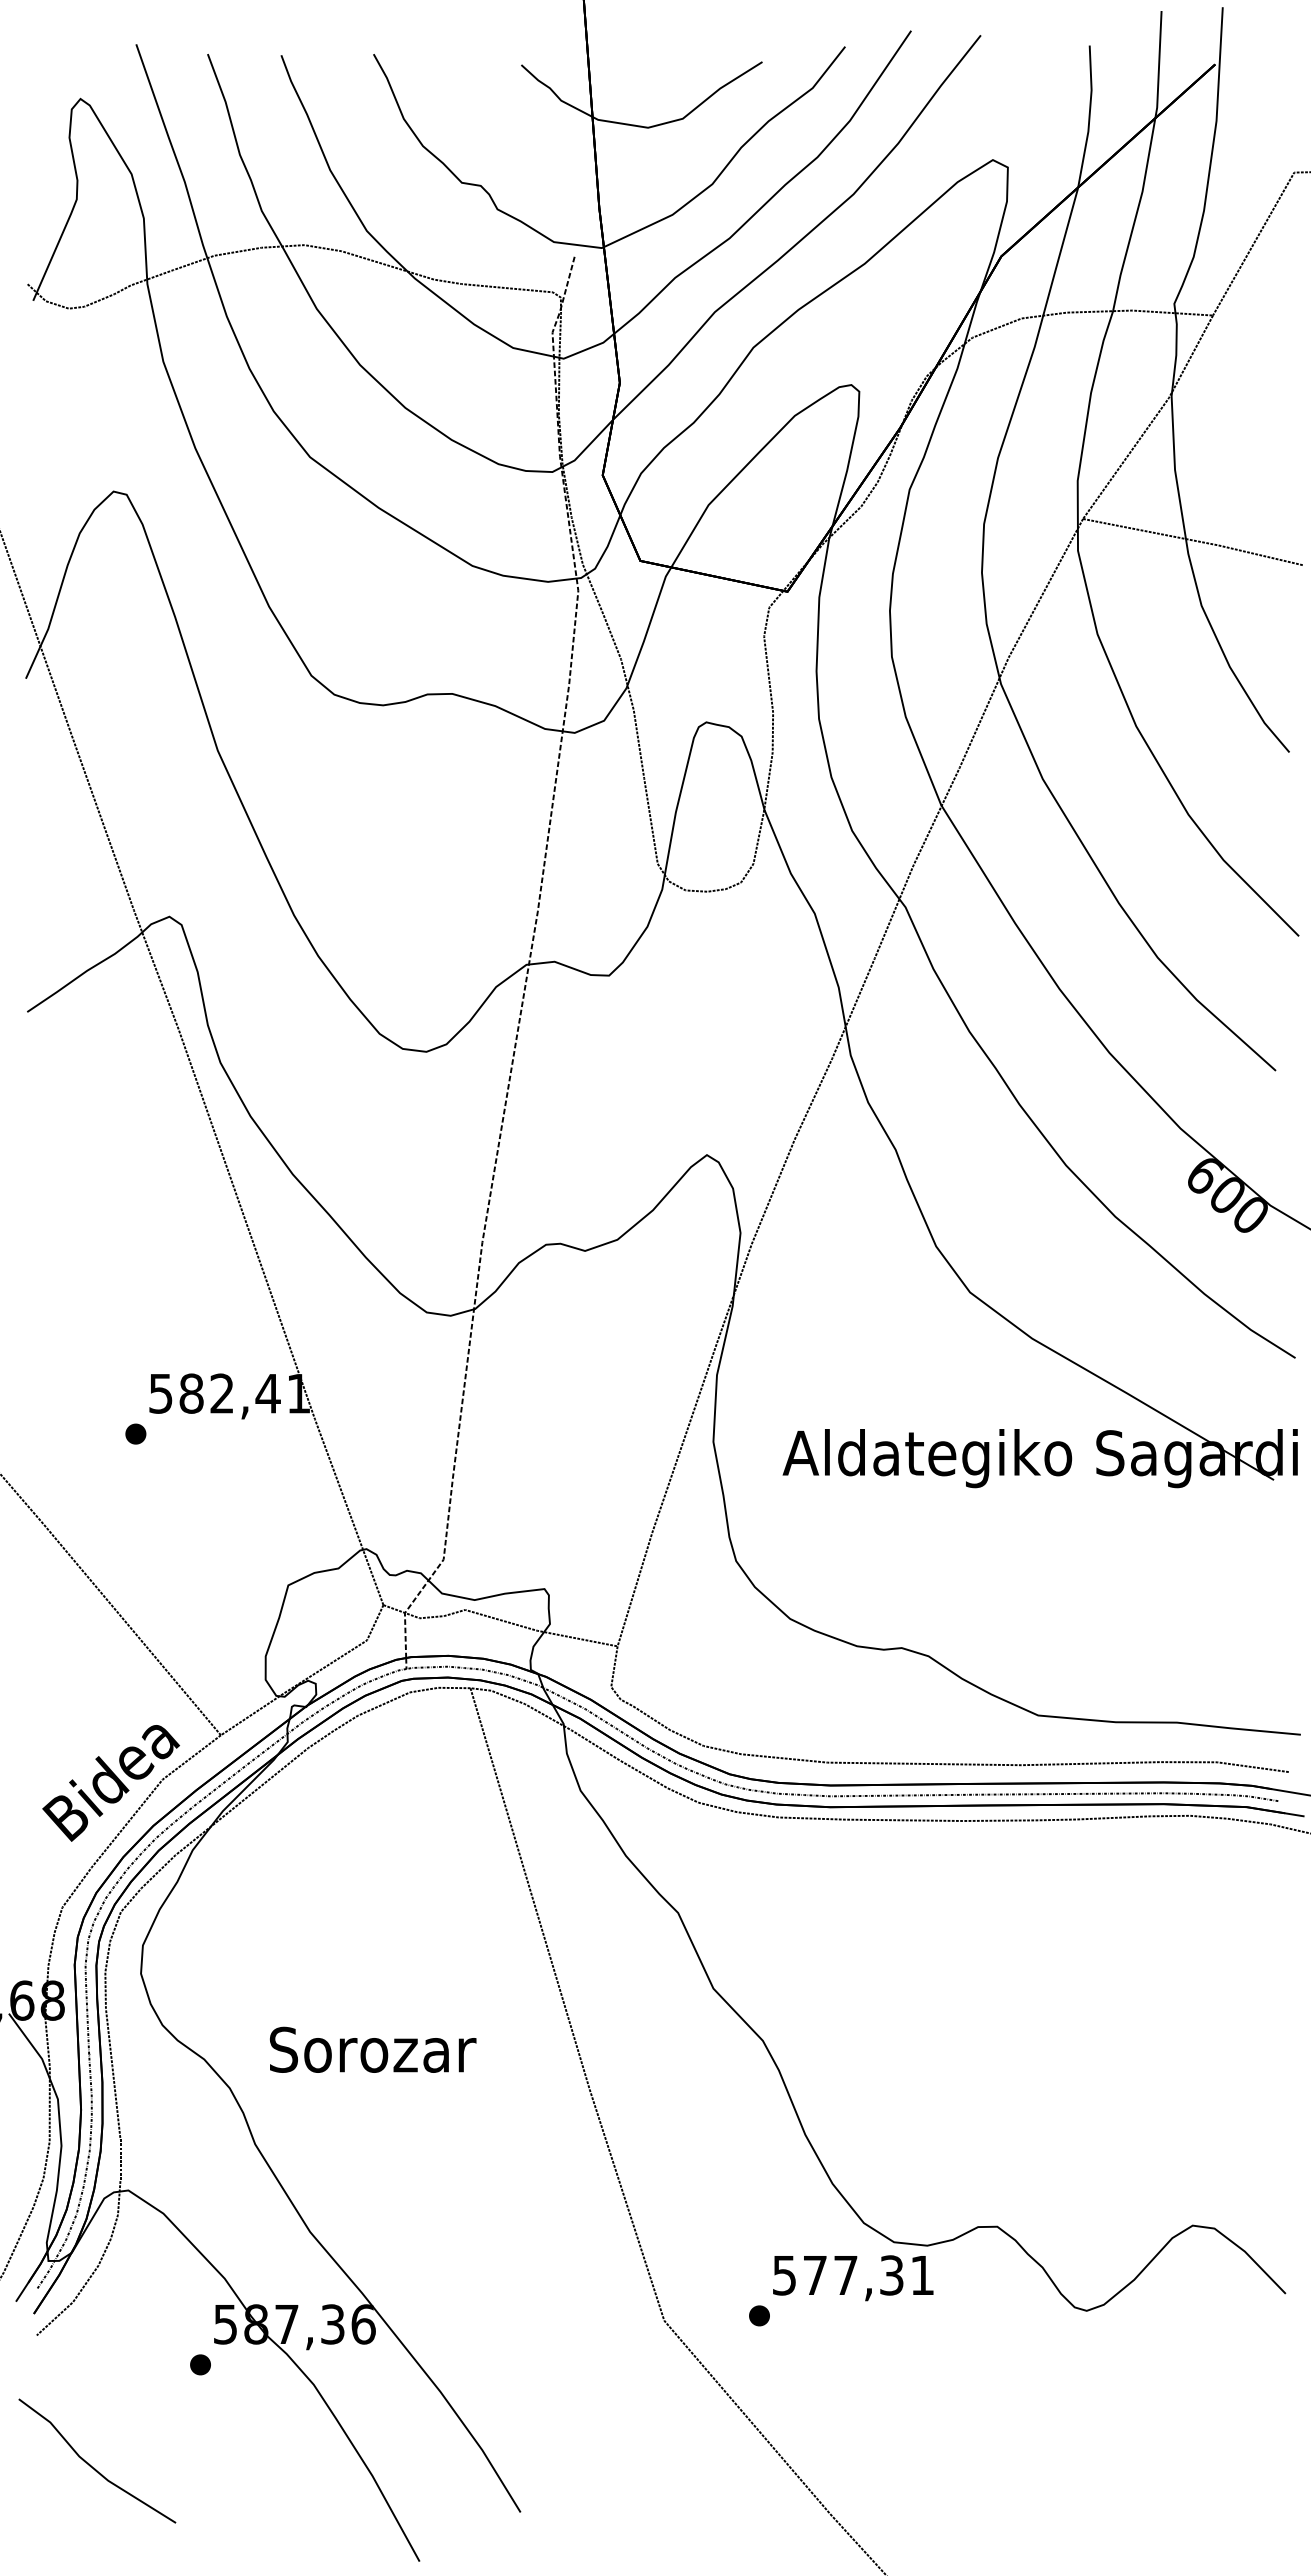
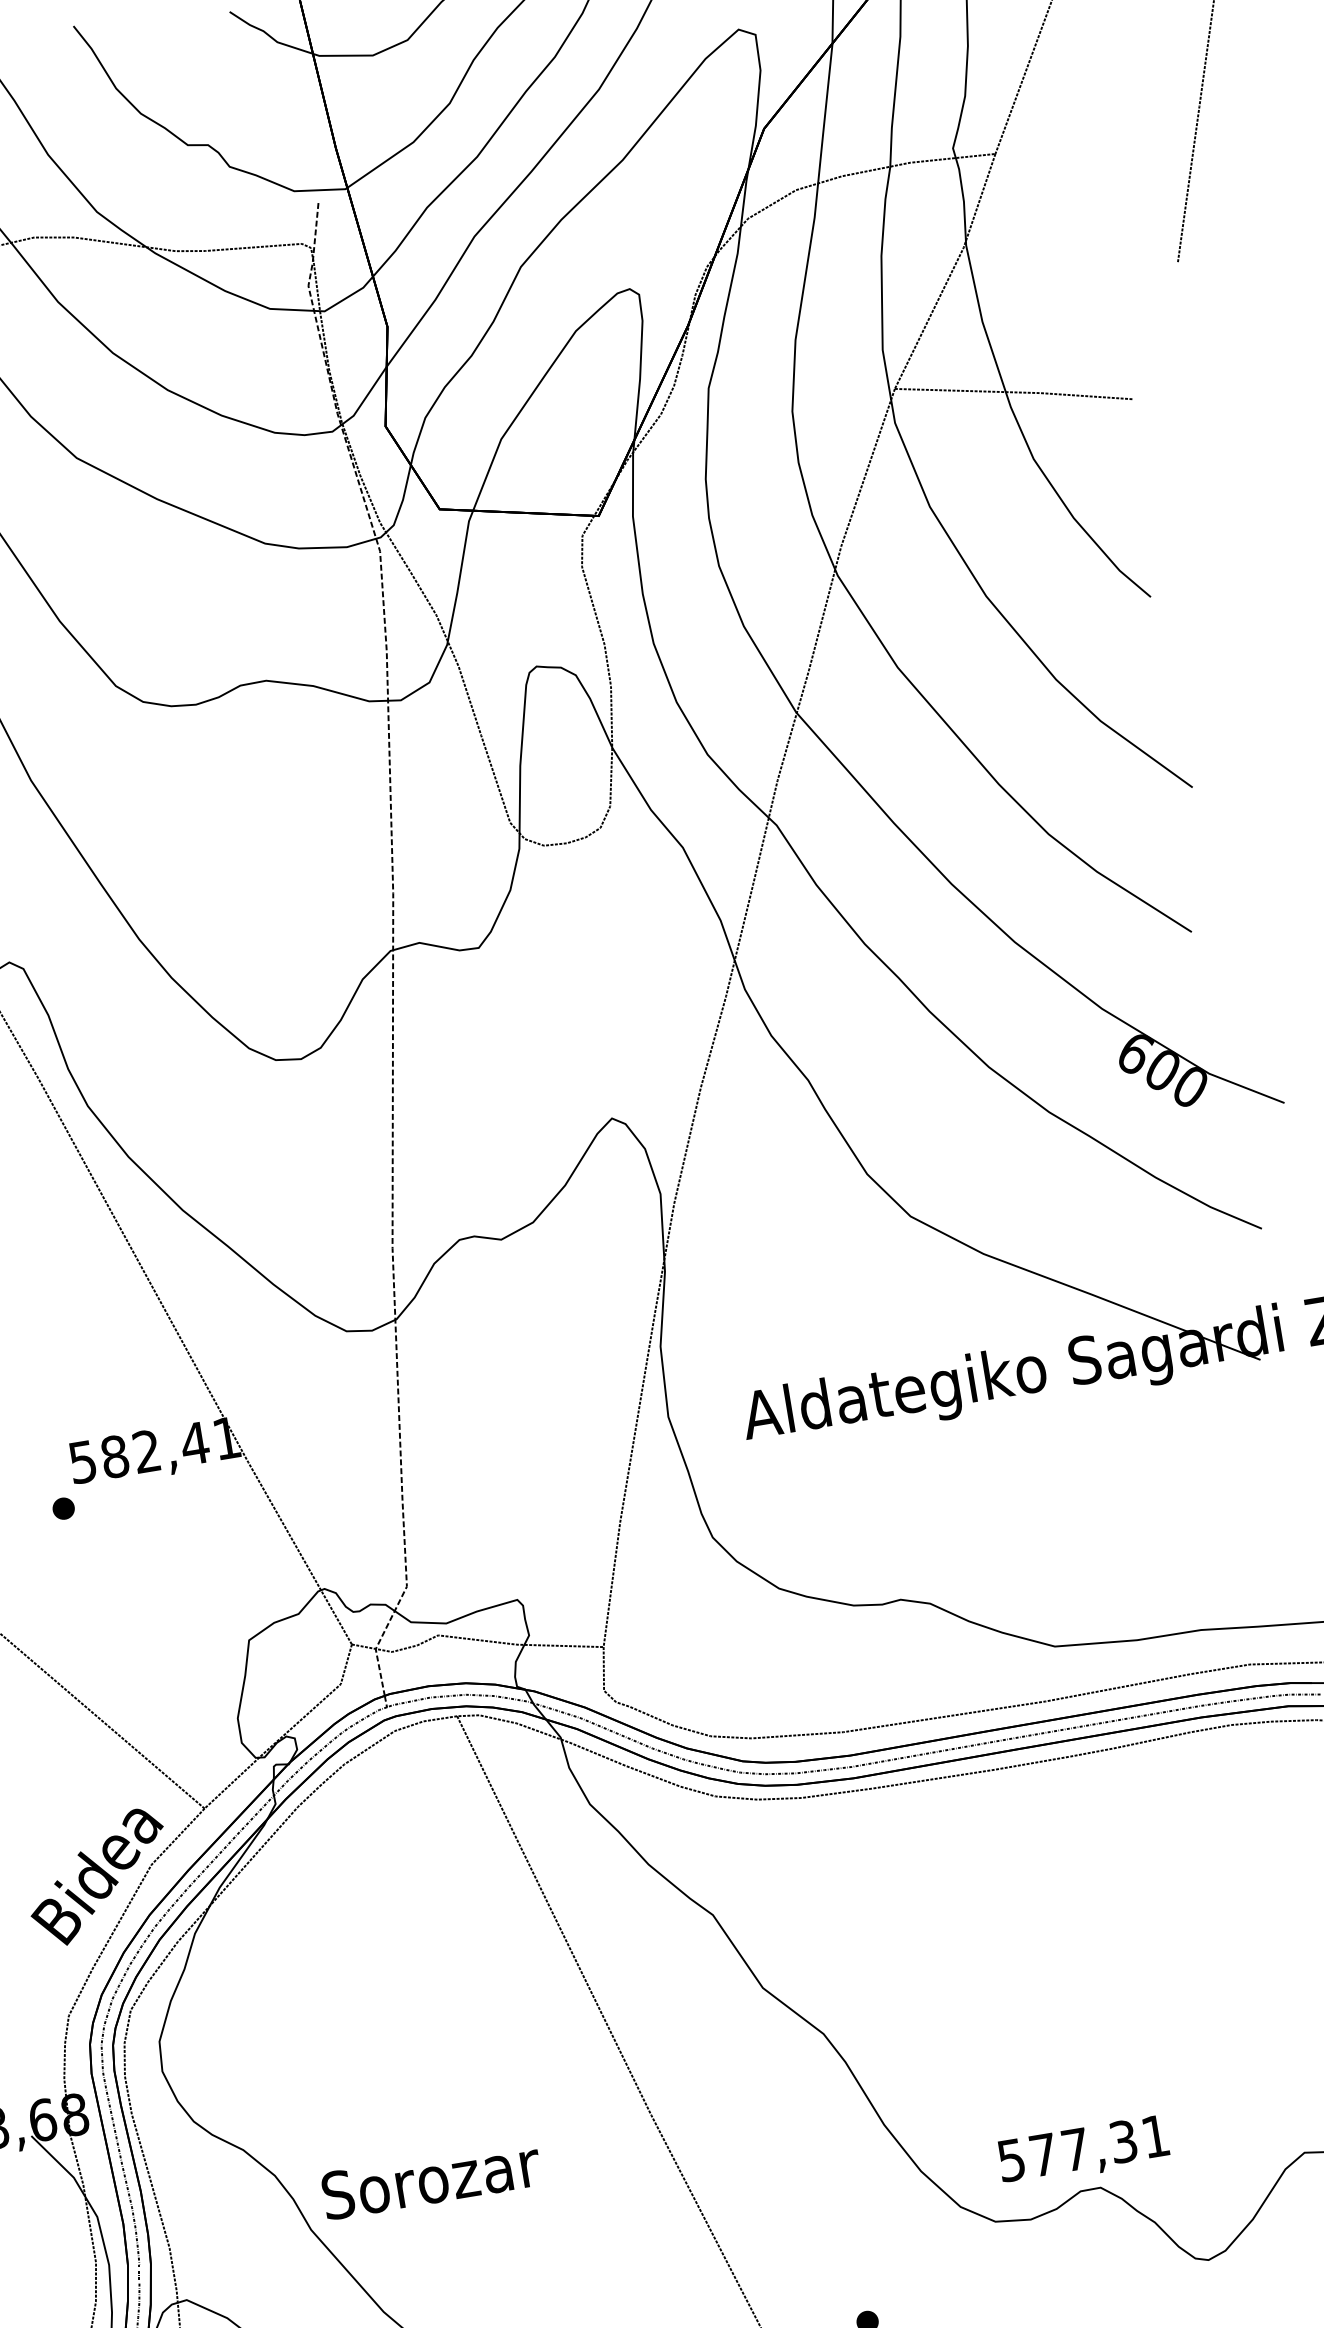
text: (372, 2049) -> (430, 2179), moved
text: (853, 2278) -> (1084, 2151), moved

